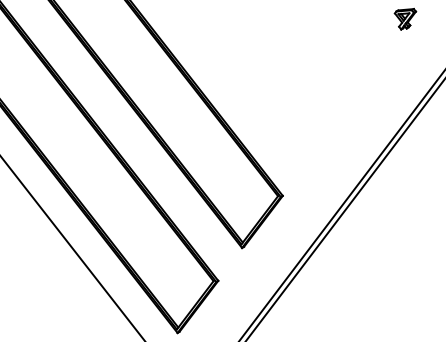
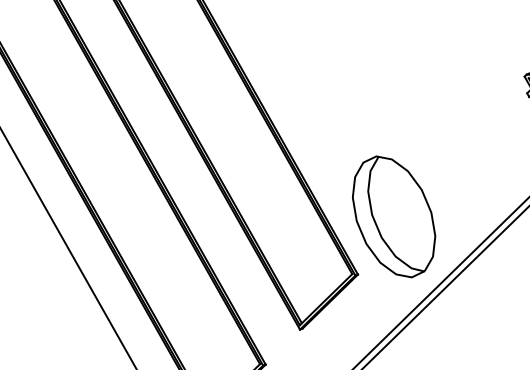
part: (304, 144) -> (393, 217), added

